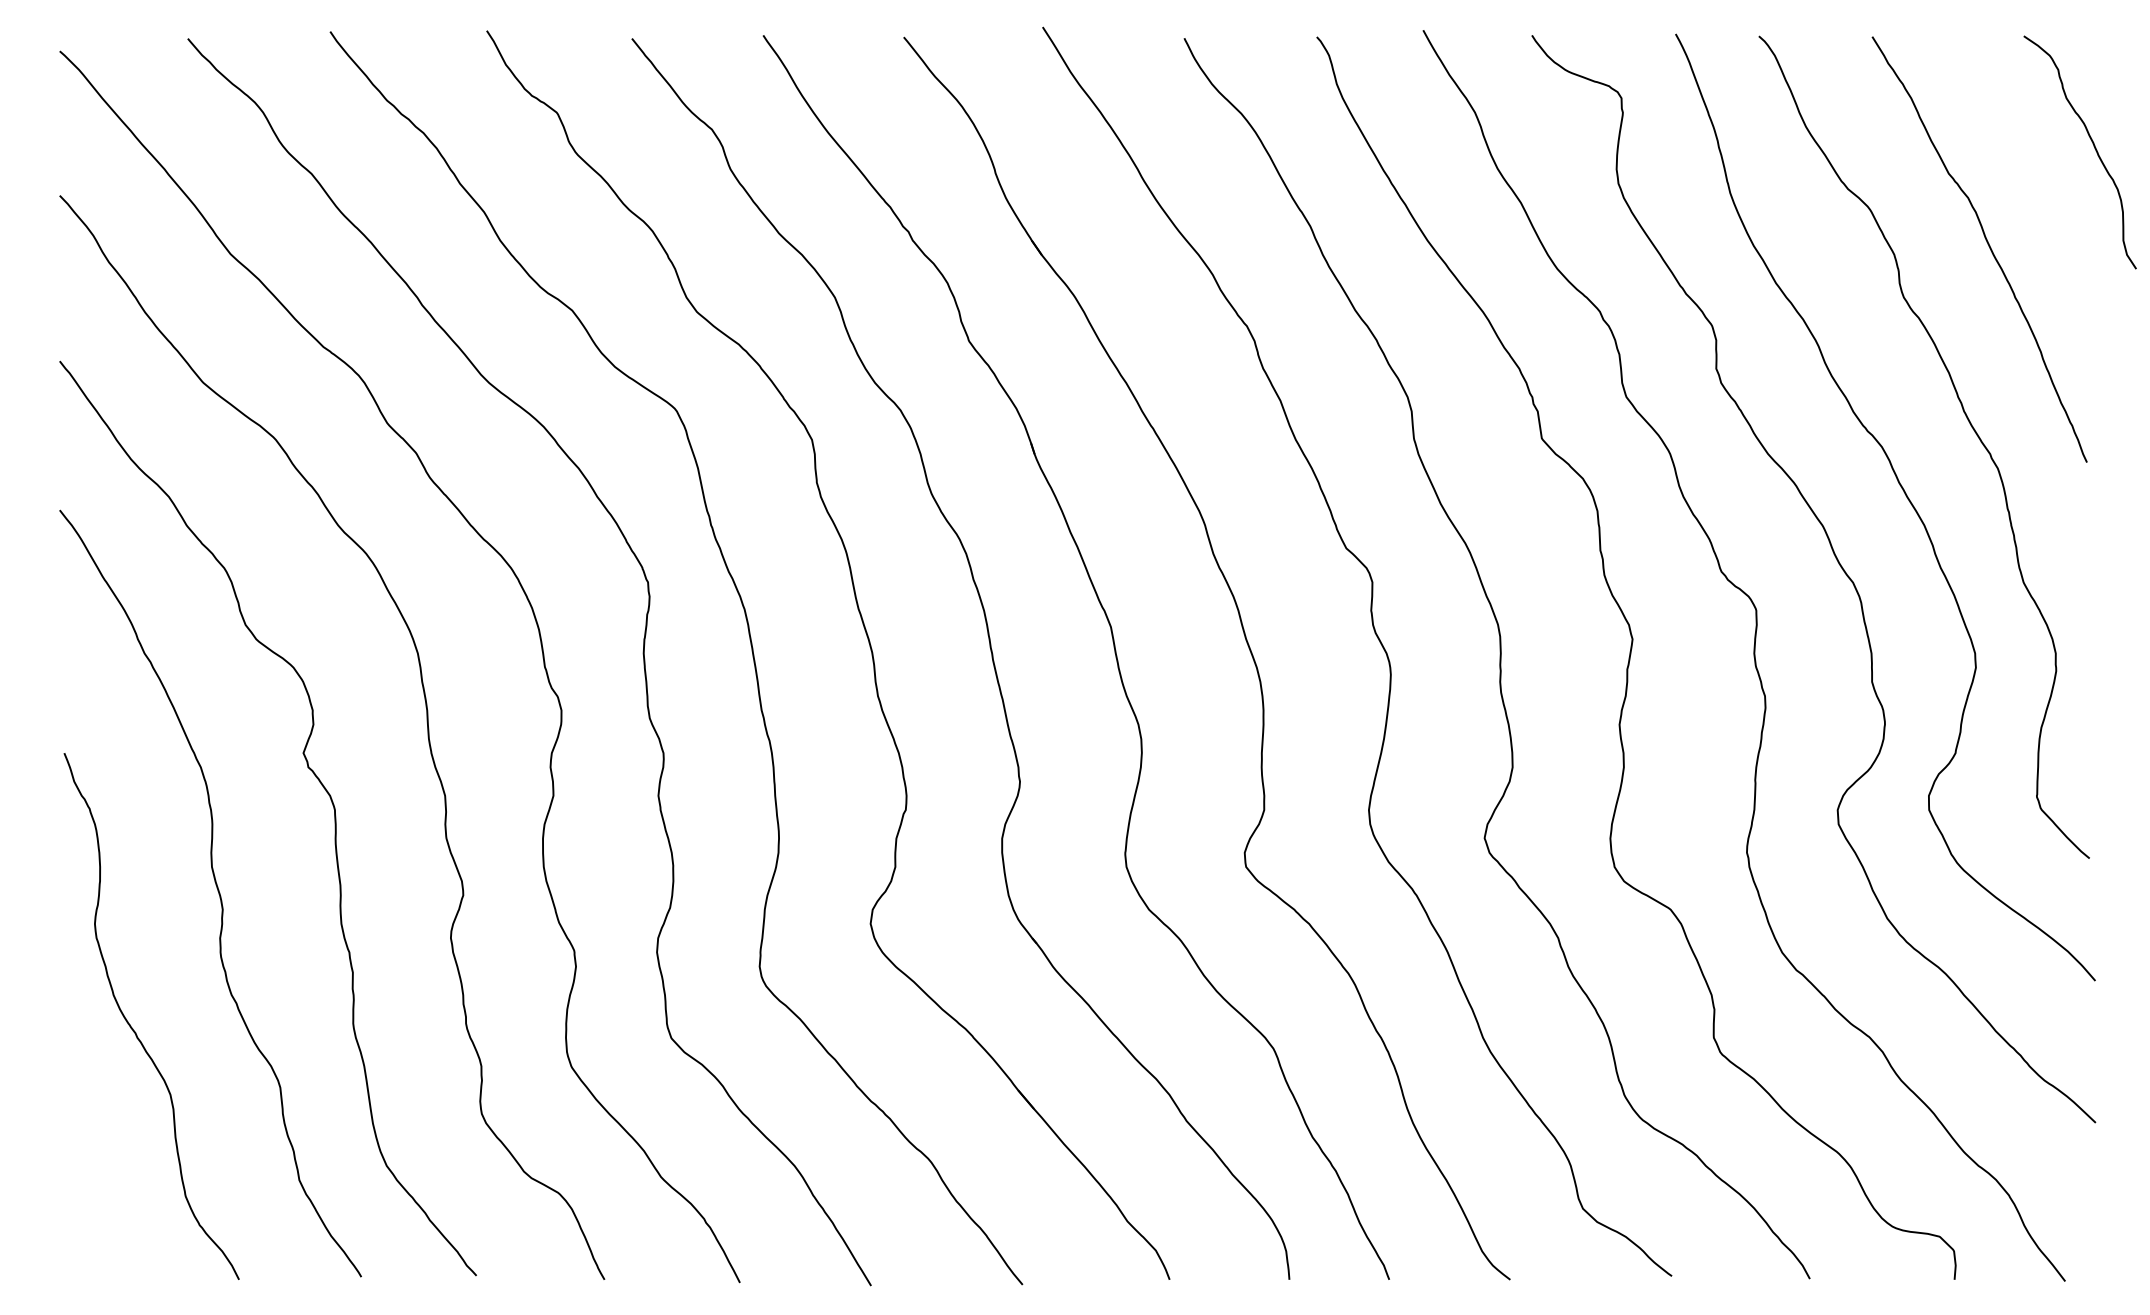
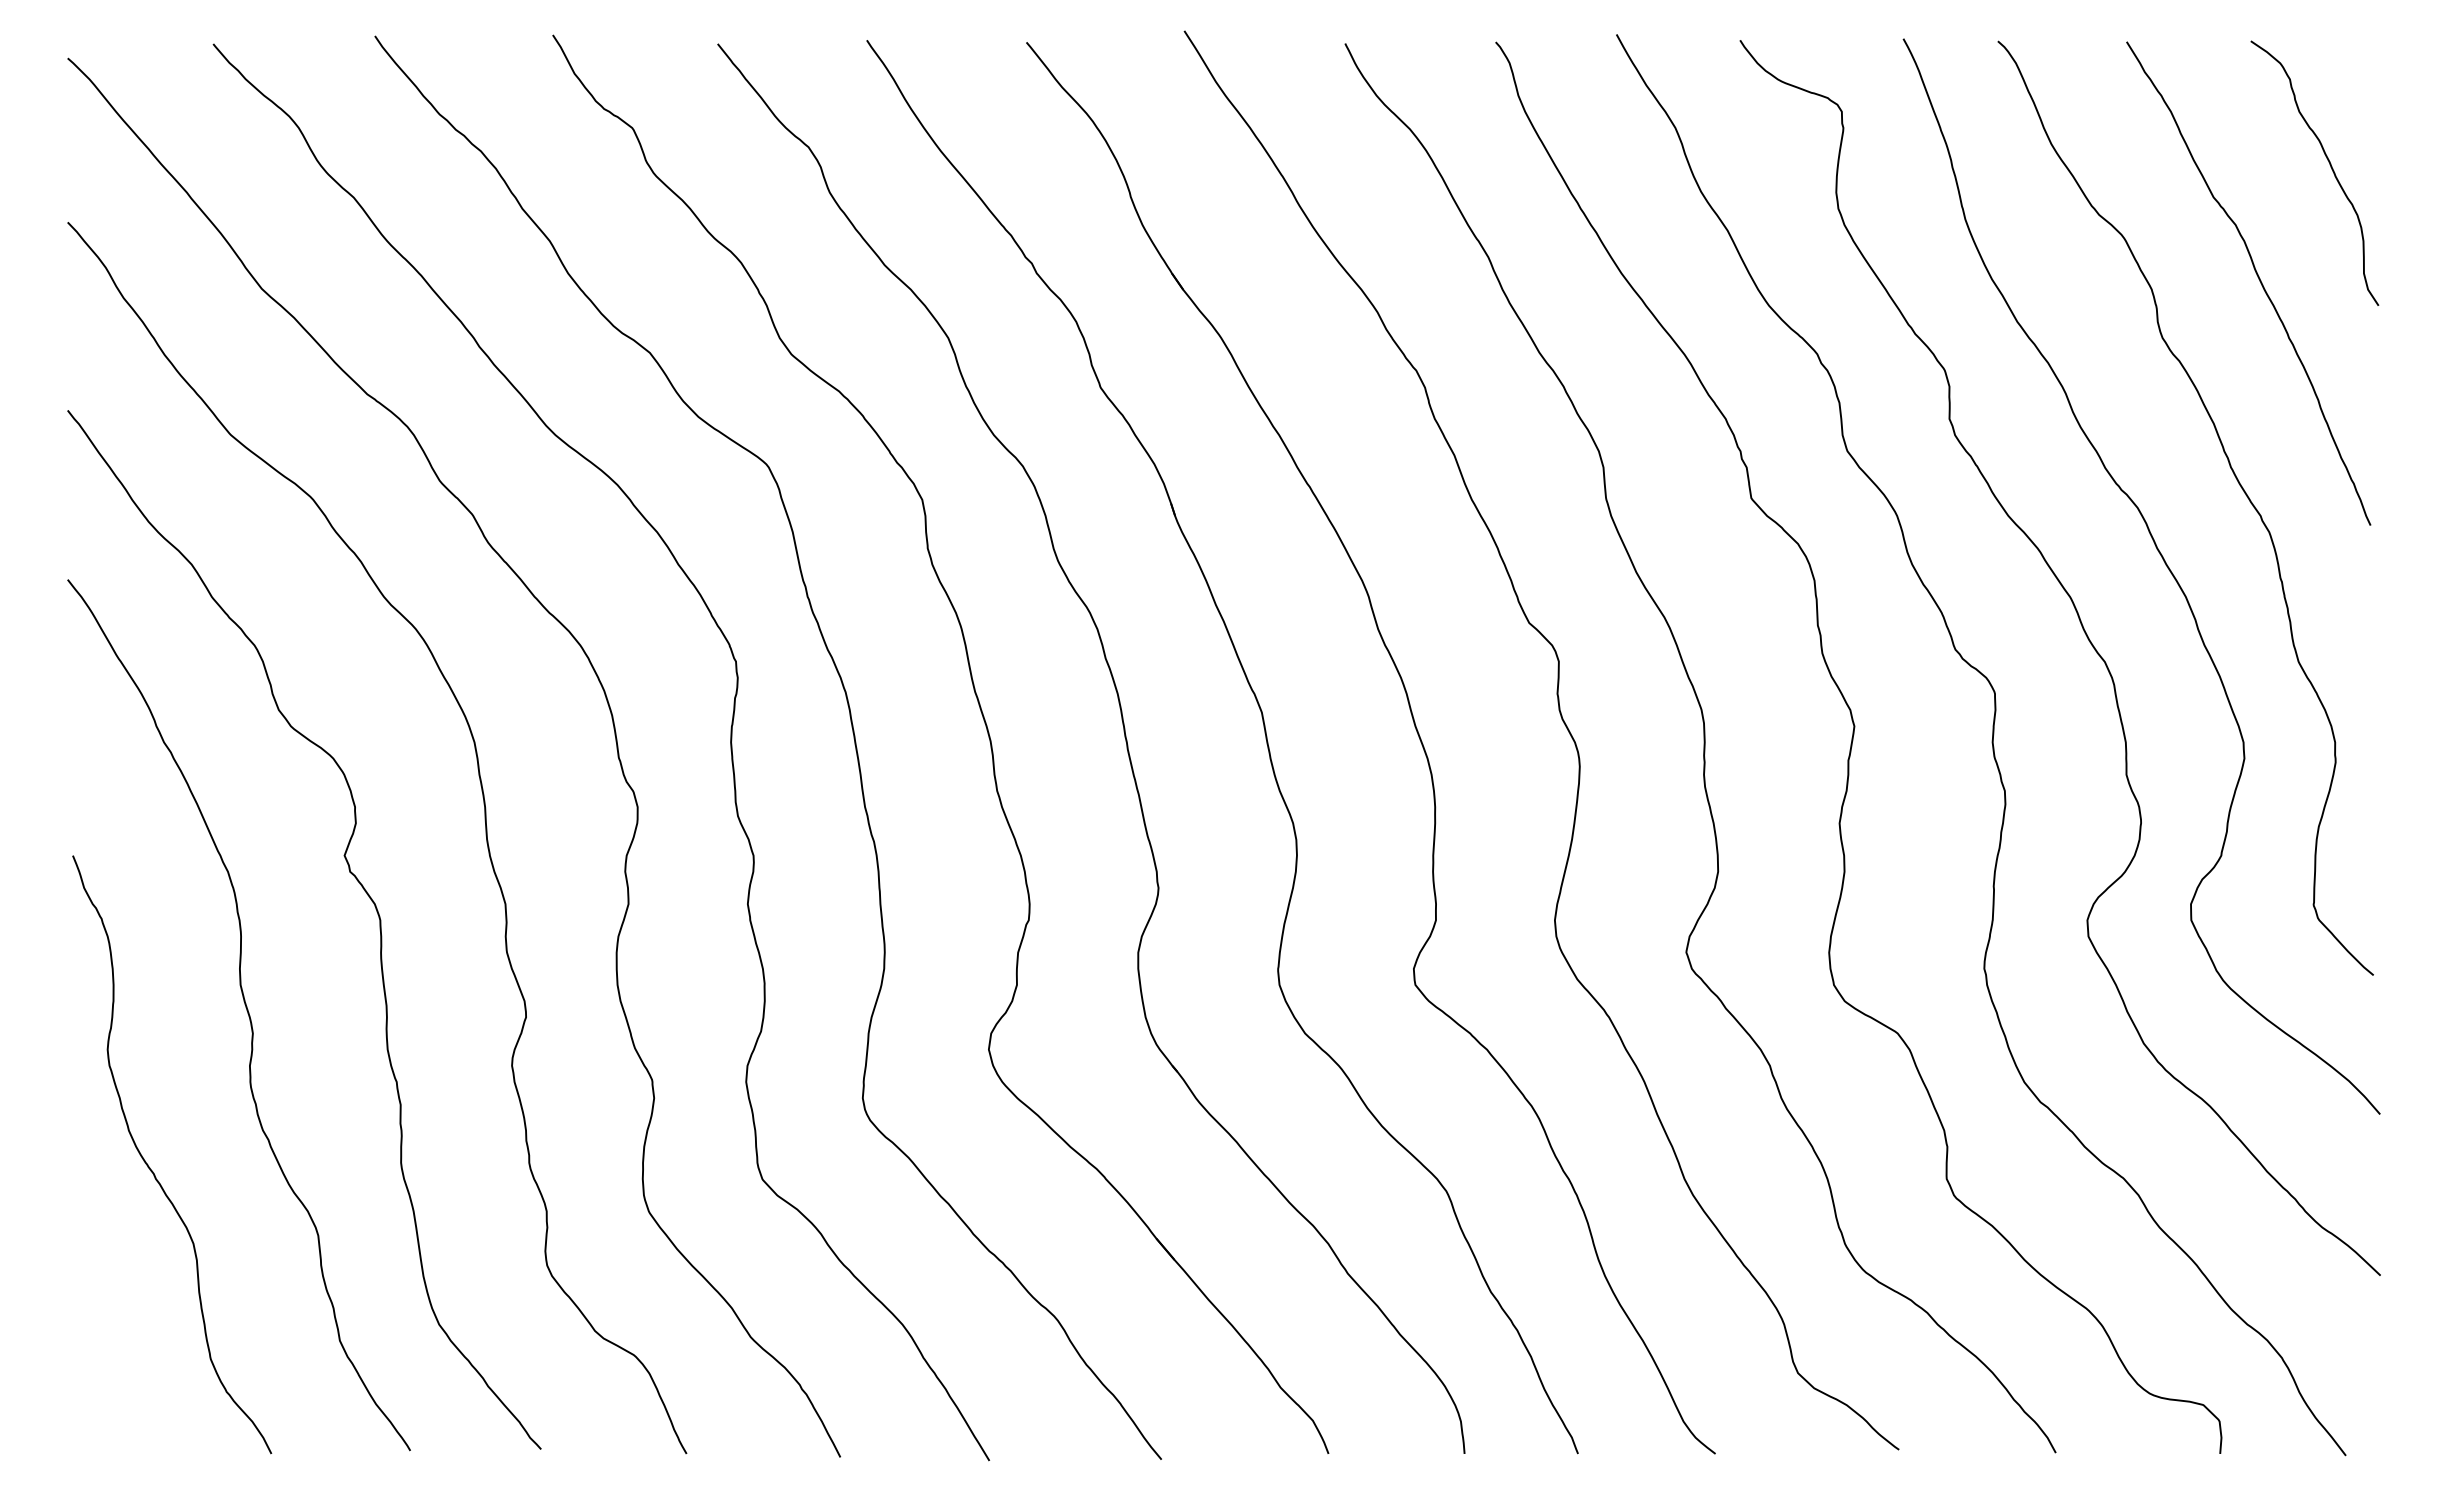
curve: (2093, 147) -> (2330, 167), moved

